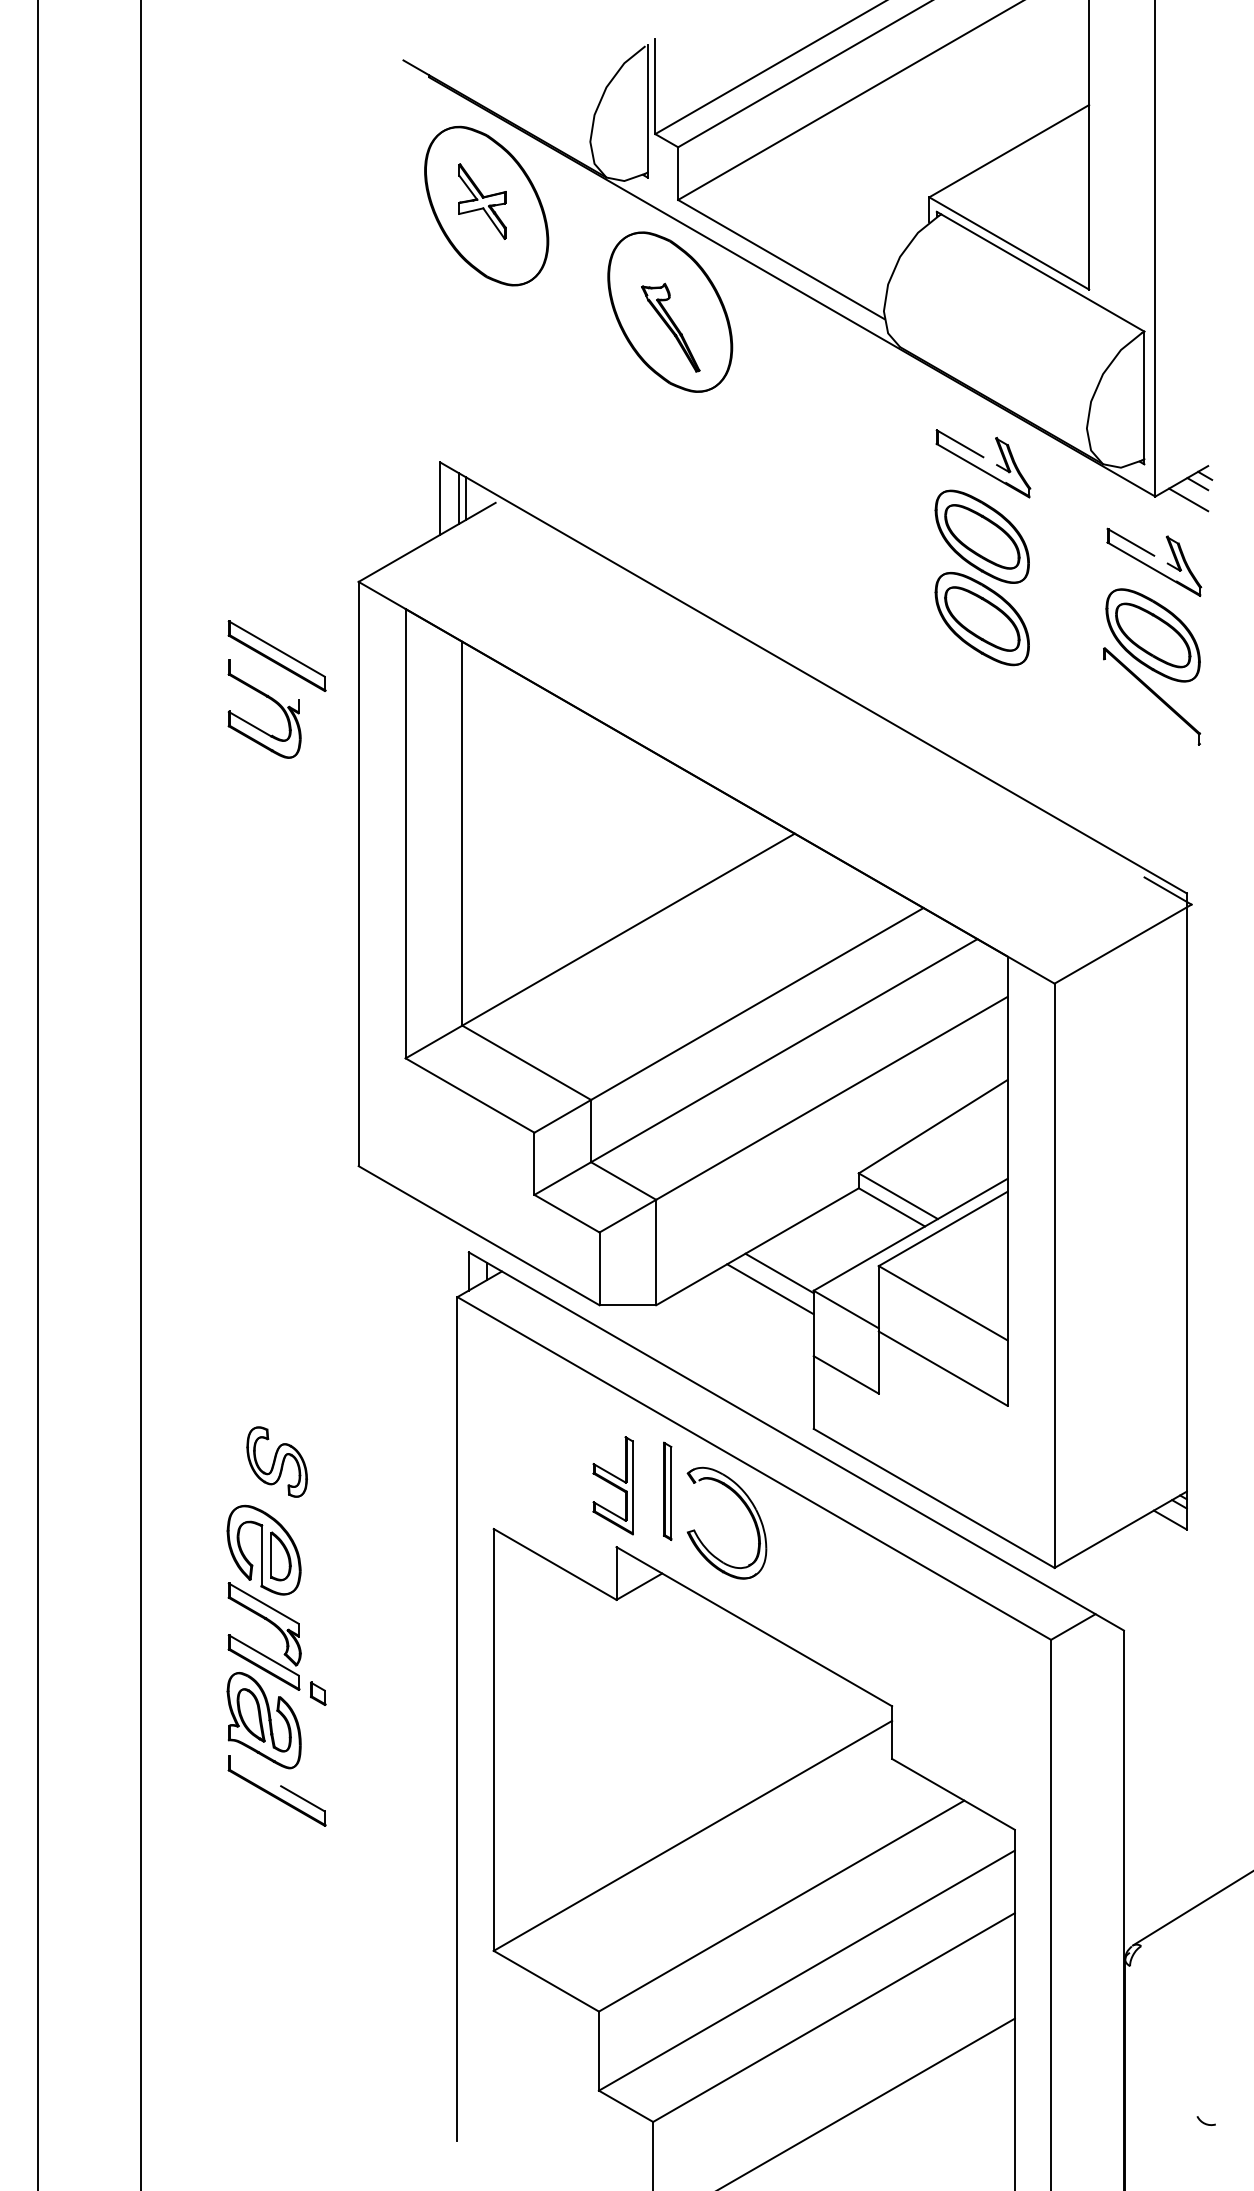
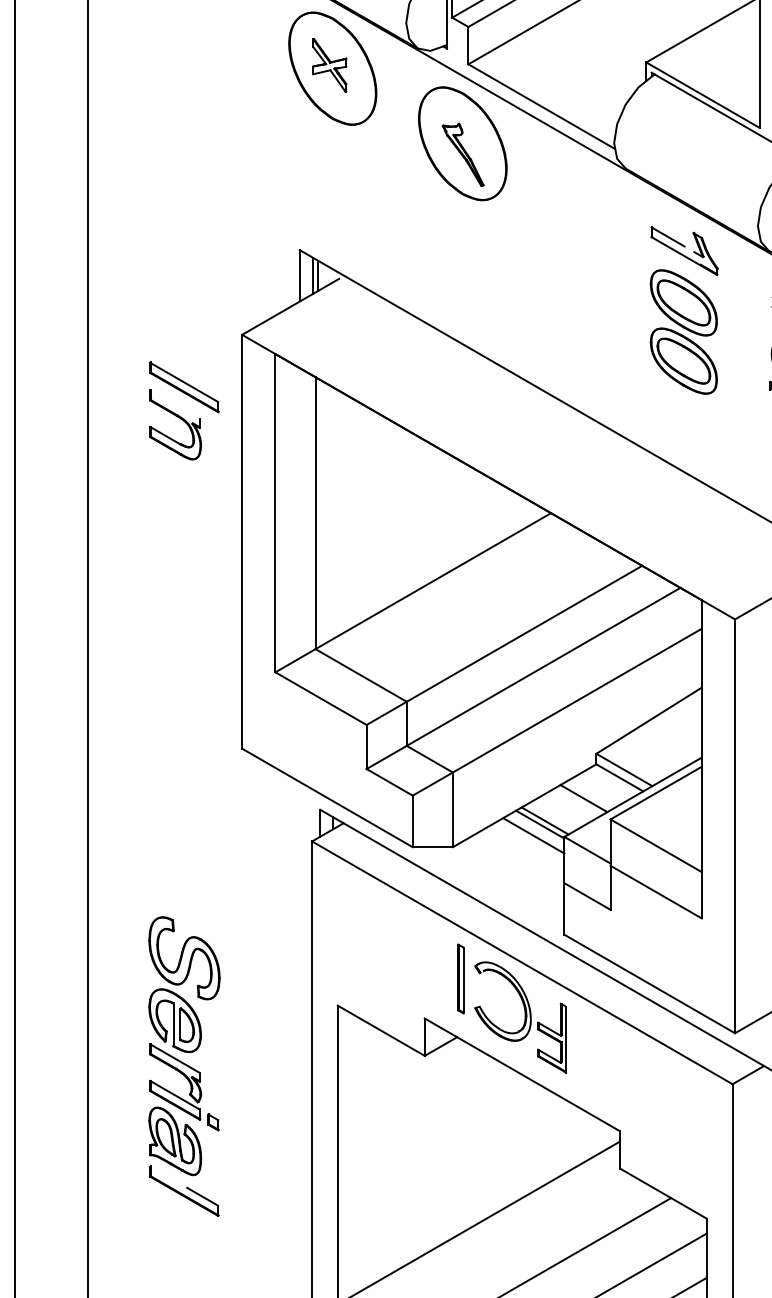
line: (841, 1236) -> (584, 798), added
line: (786, 1268) -> (545, 821), added
part: (276, 1461) -> (183, 957), size x1.67
part: (612, 1485) -> (551, 1037), moved

